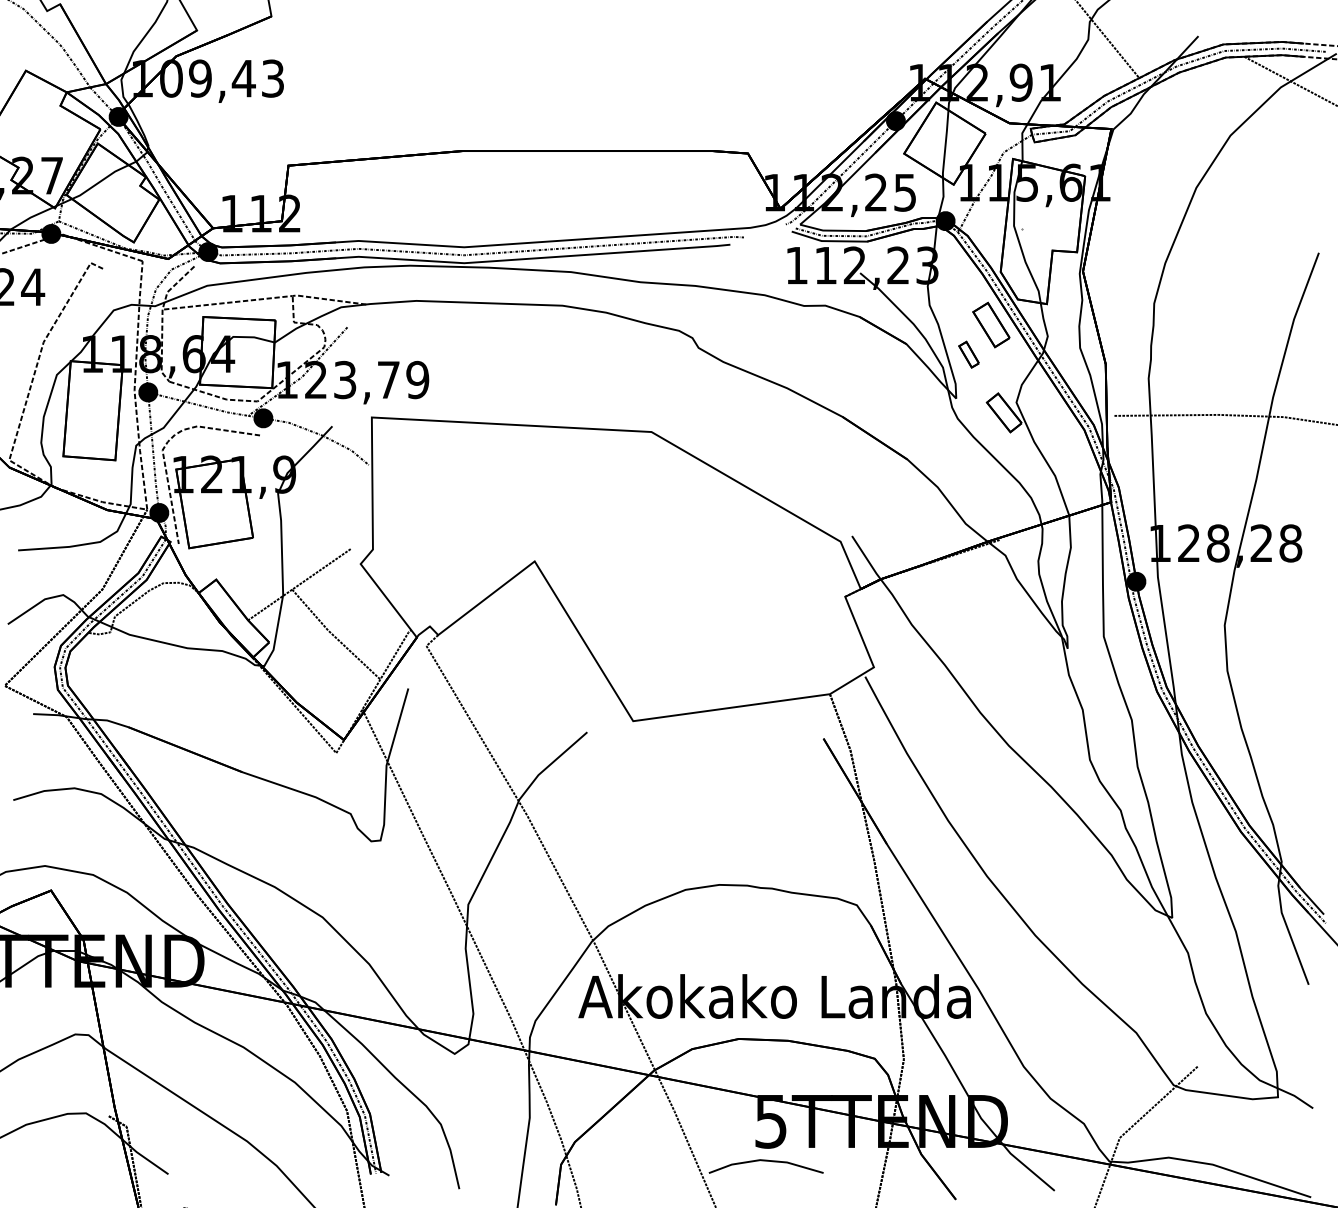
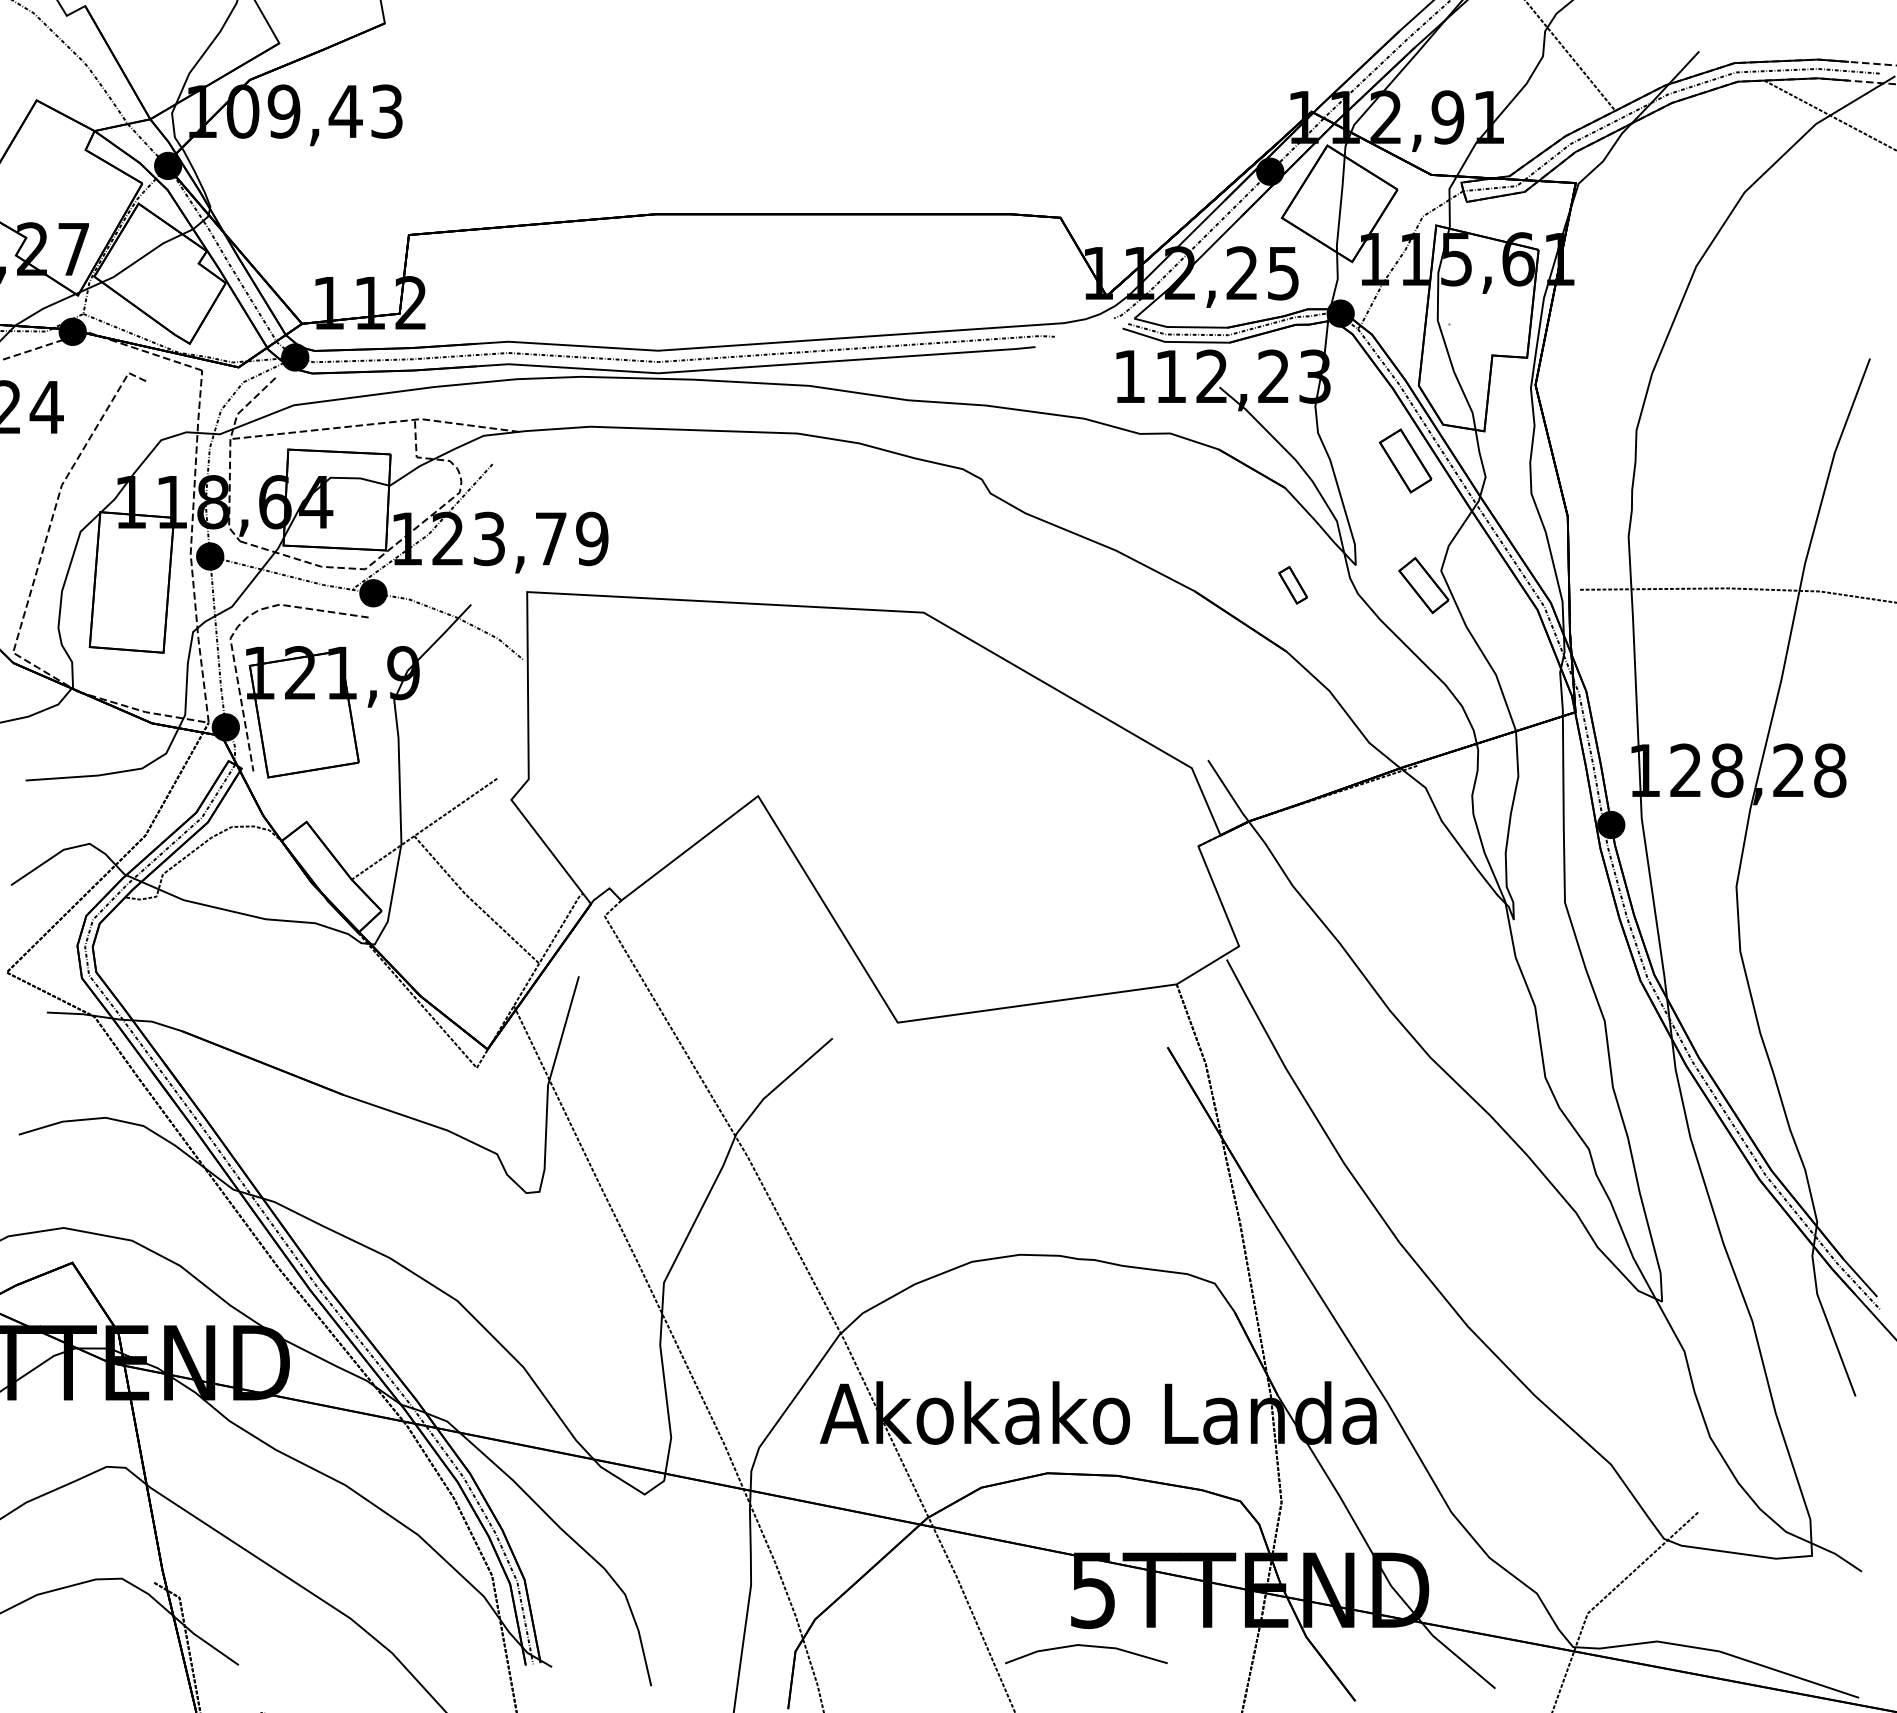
part: (968, 354) -> (1292, 584), moved

